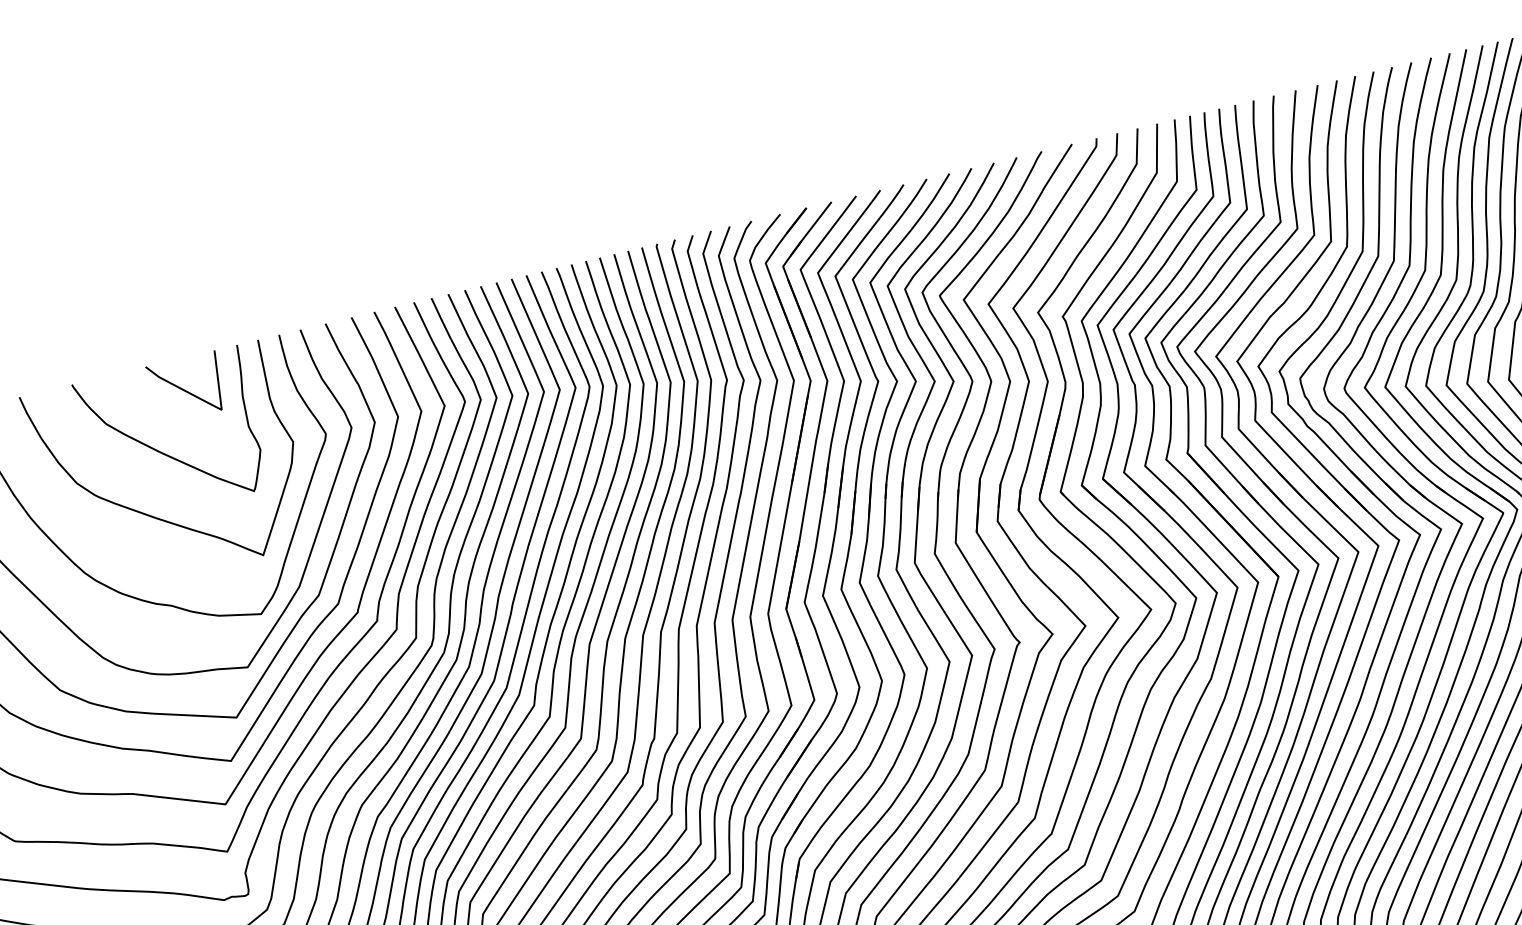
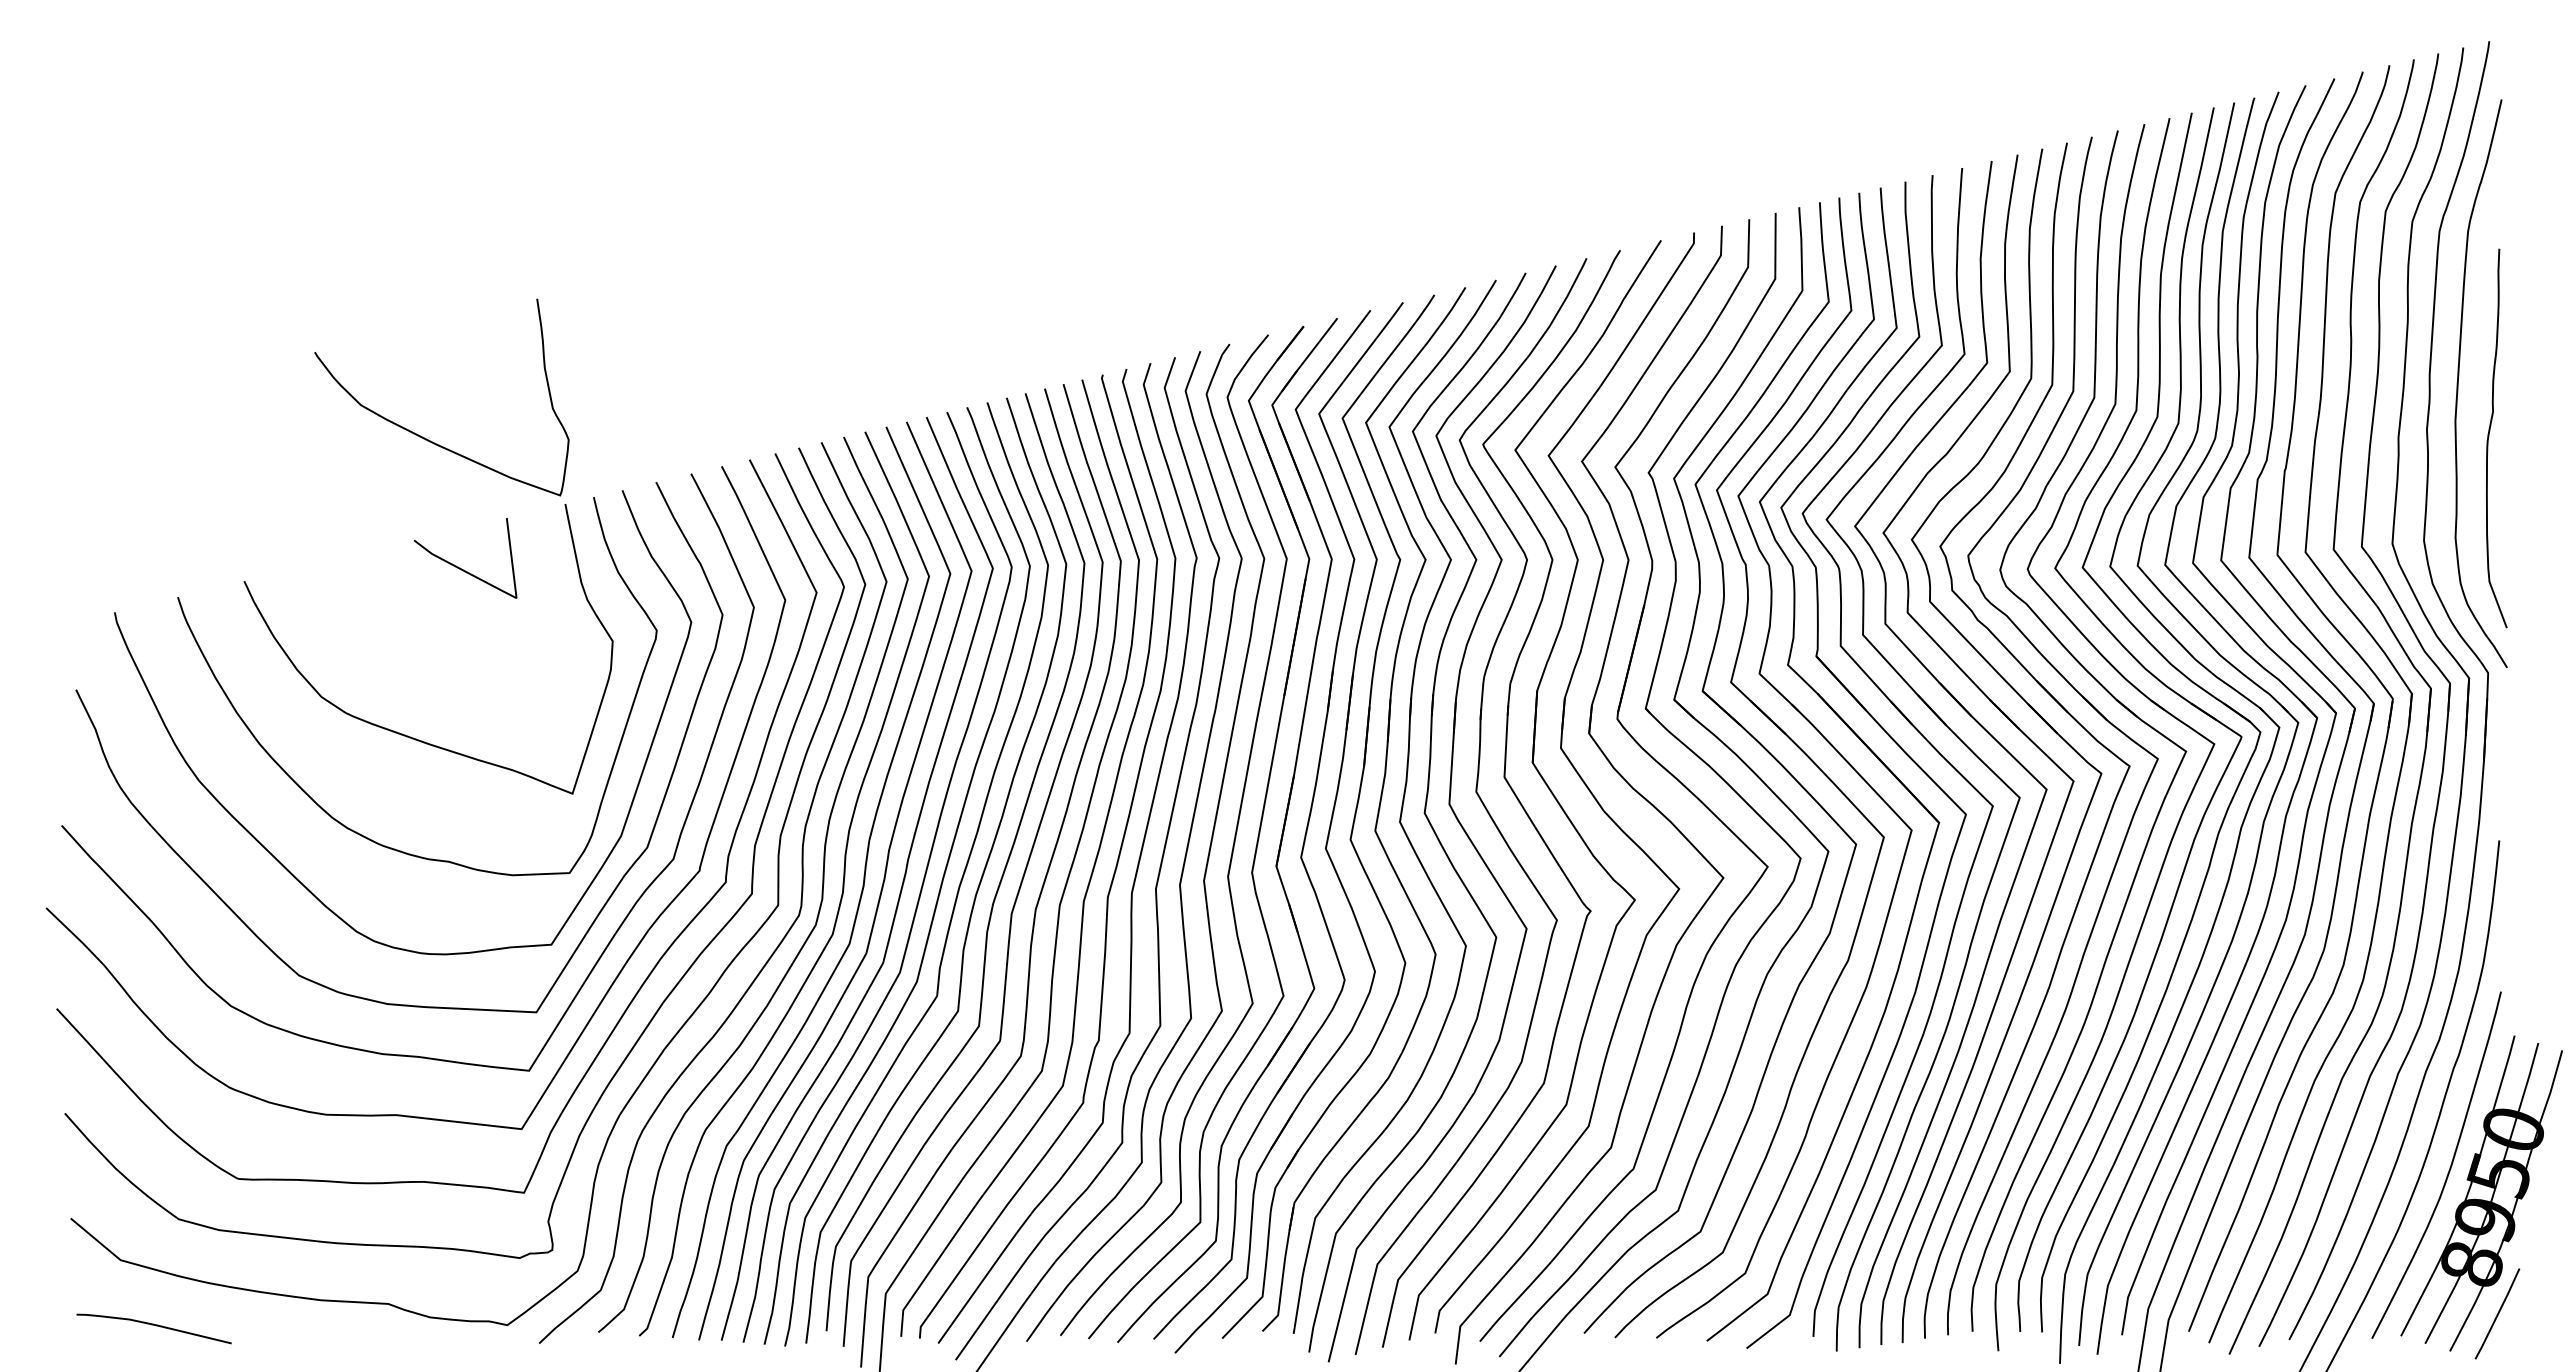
curve: (151, 447) -> (422, 436), moved

